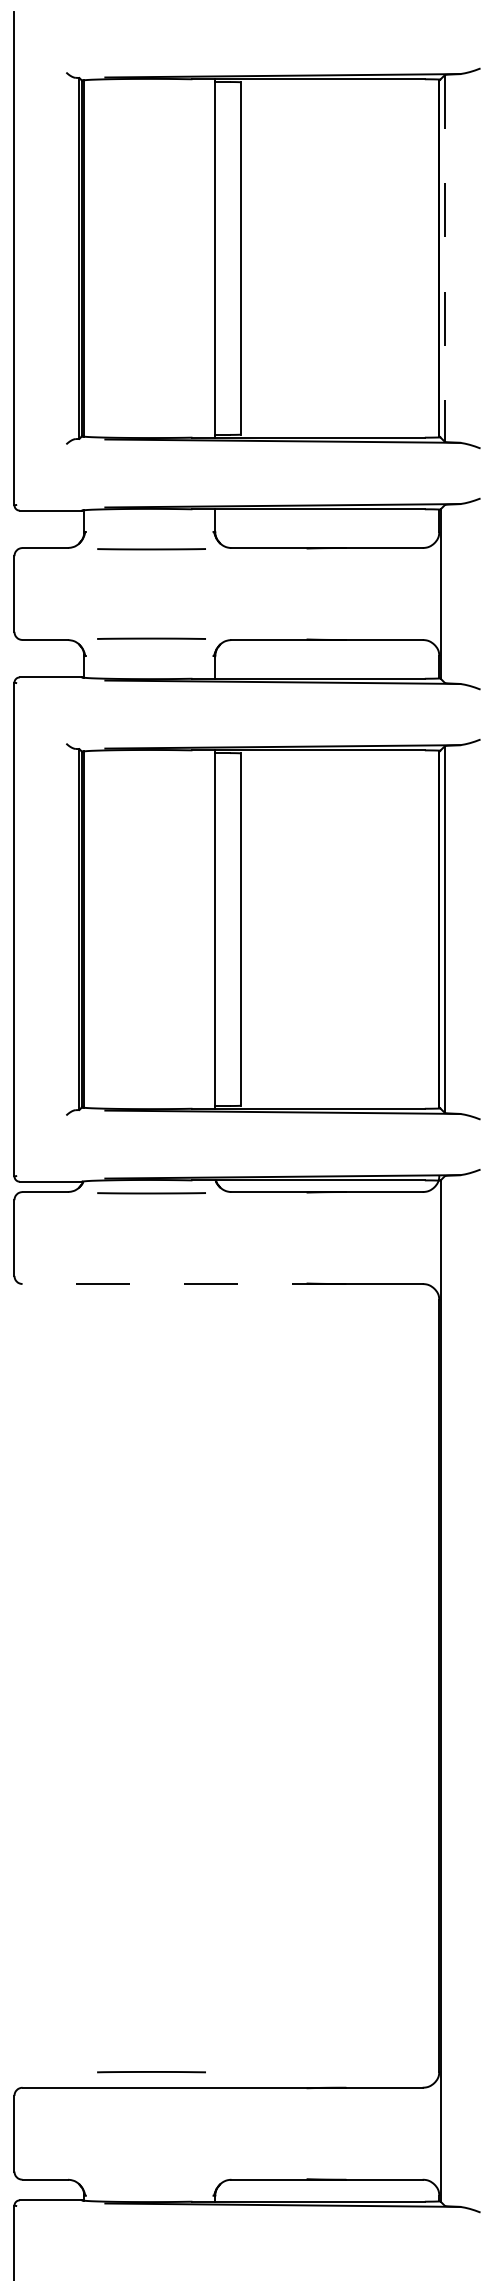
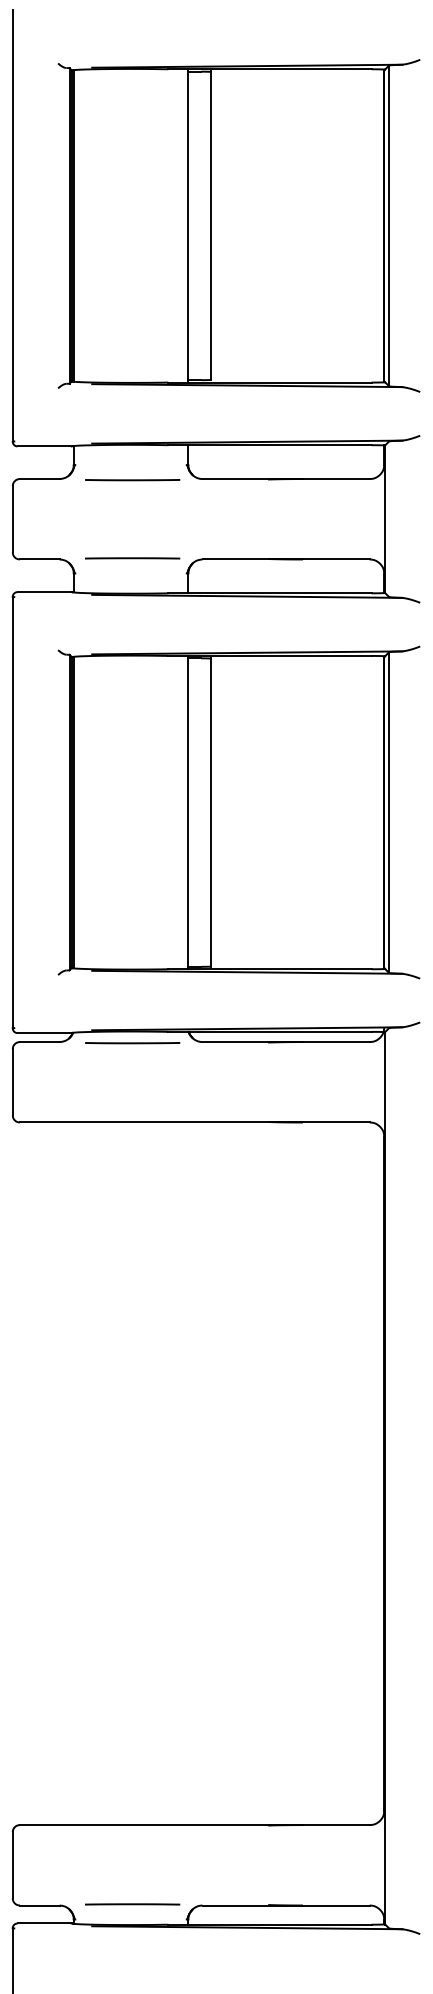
line: (445, 259) -> (389, 226), dashed -> solid
line: (184, 1284) -> (161, 1122), dashed -> solid
line: (151, 2072) -> (132, 1904), moved

